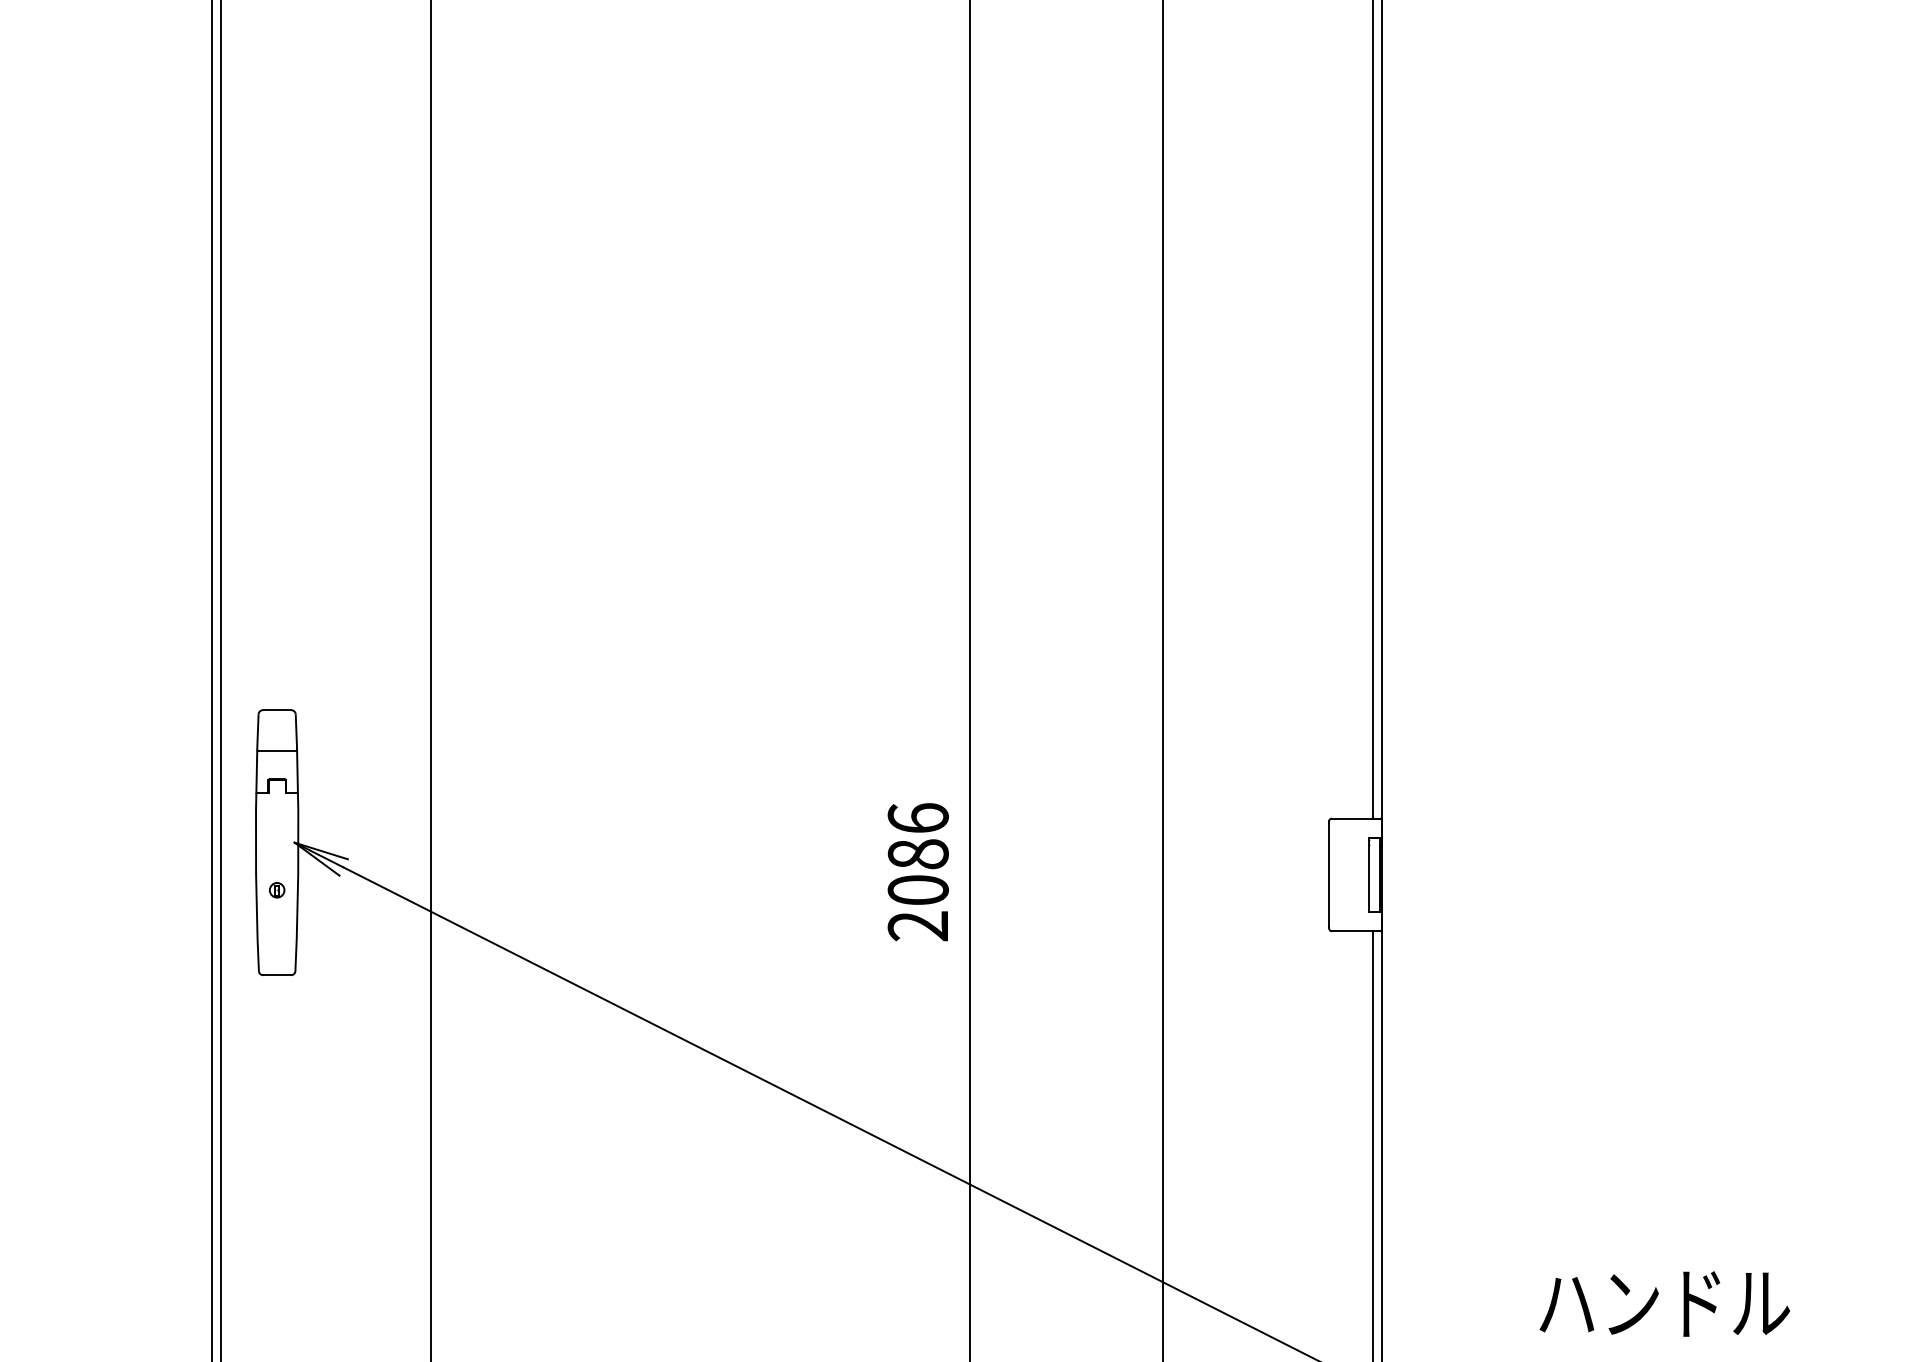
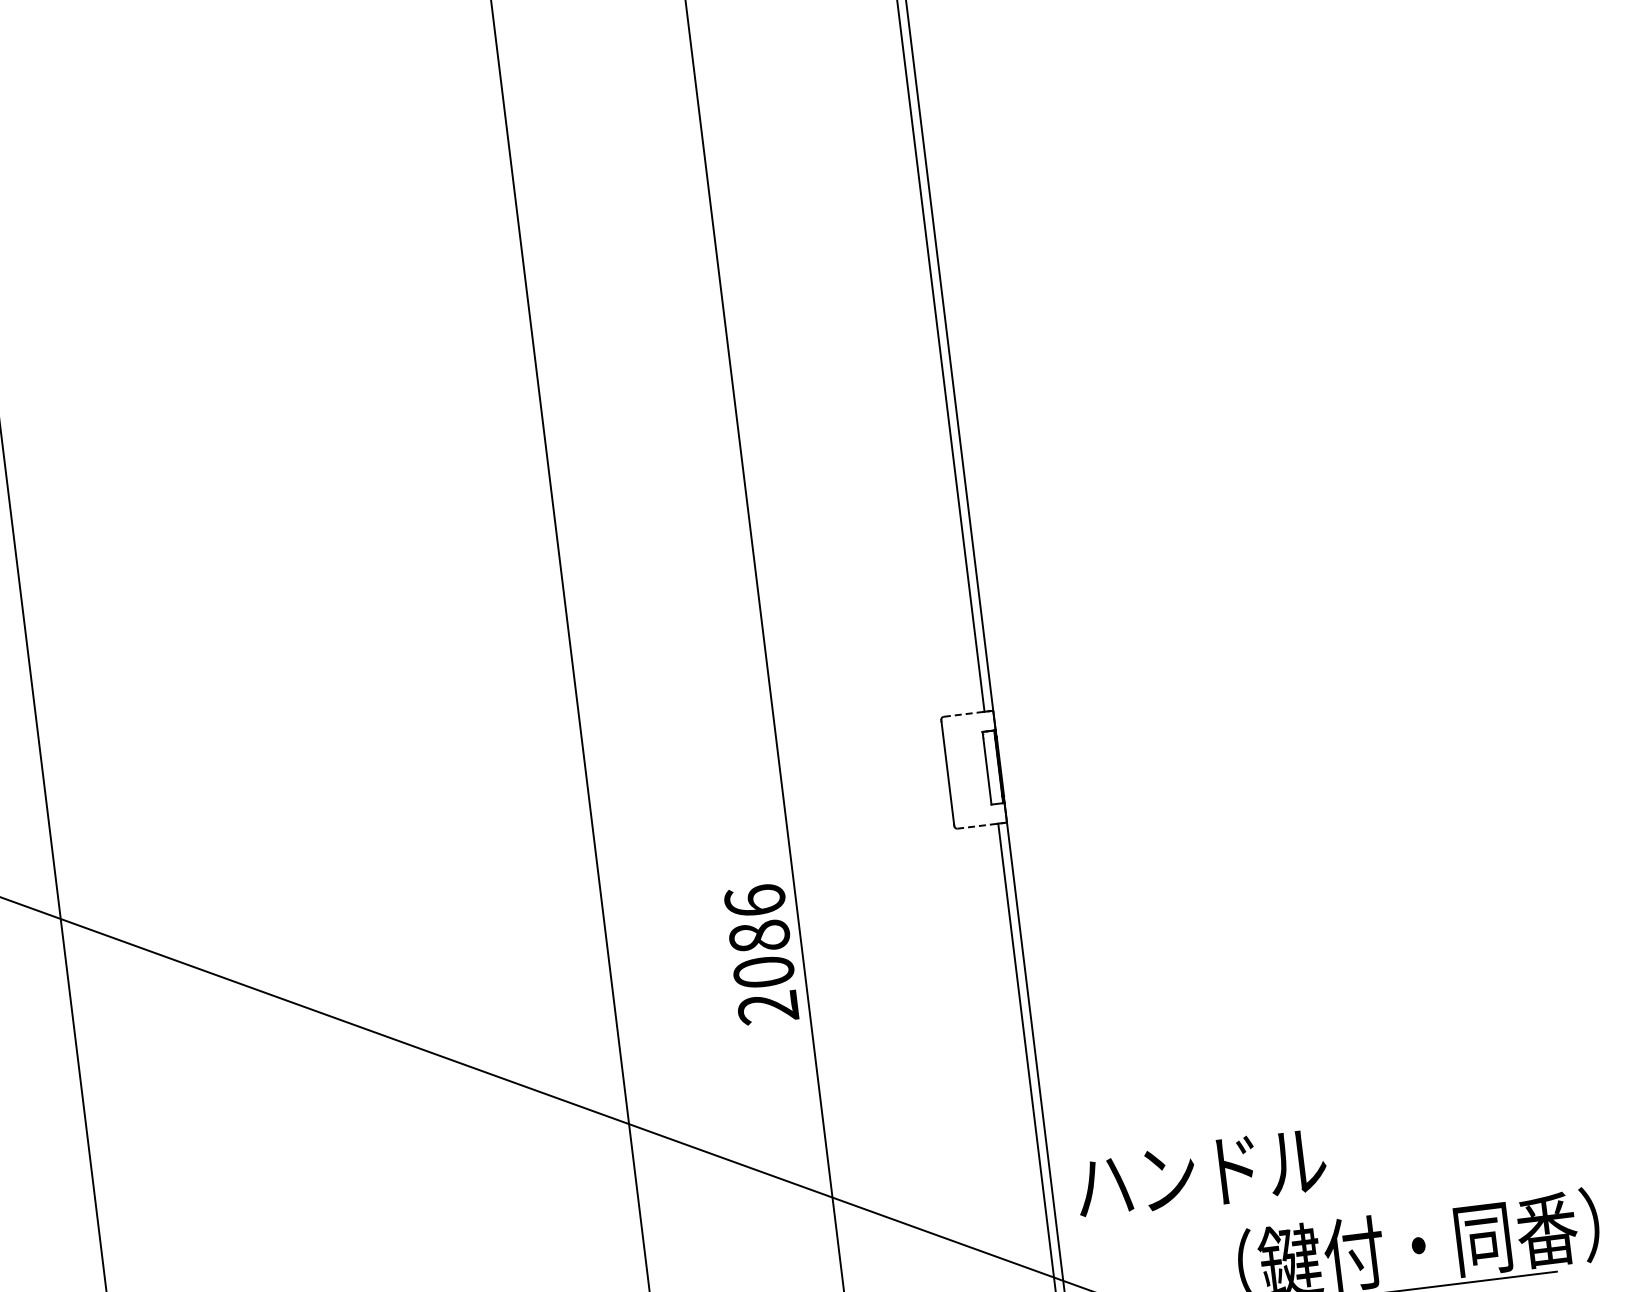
line: (1351, 818) -> (963, 714), solid -> dashed
text: (917, 872) -> (760, 954), moved
line: (1351, 931) -> (976, 826), solid -> dashed
text: (1664, 1303) -> (1200, 1173), moved

